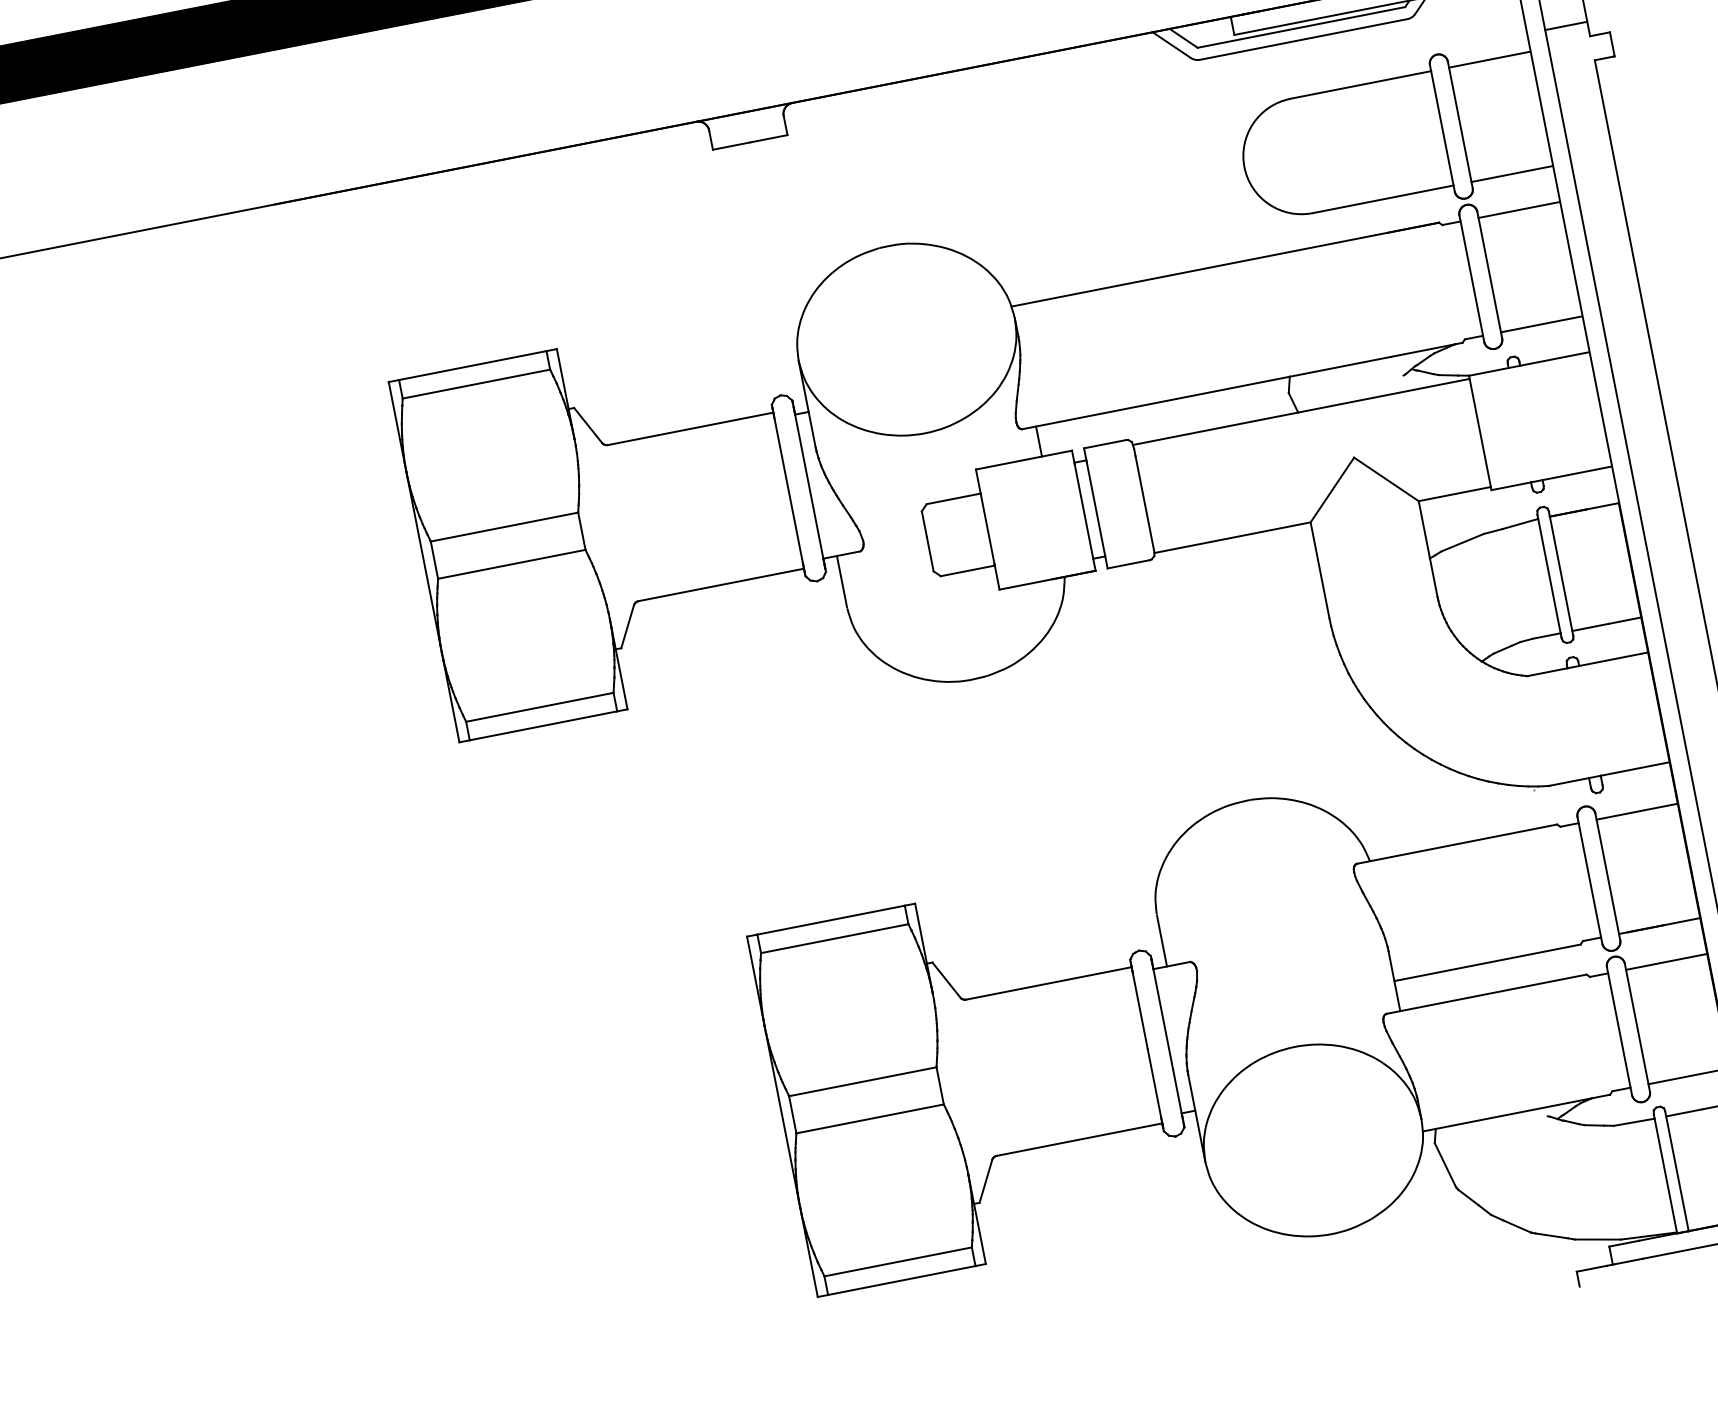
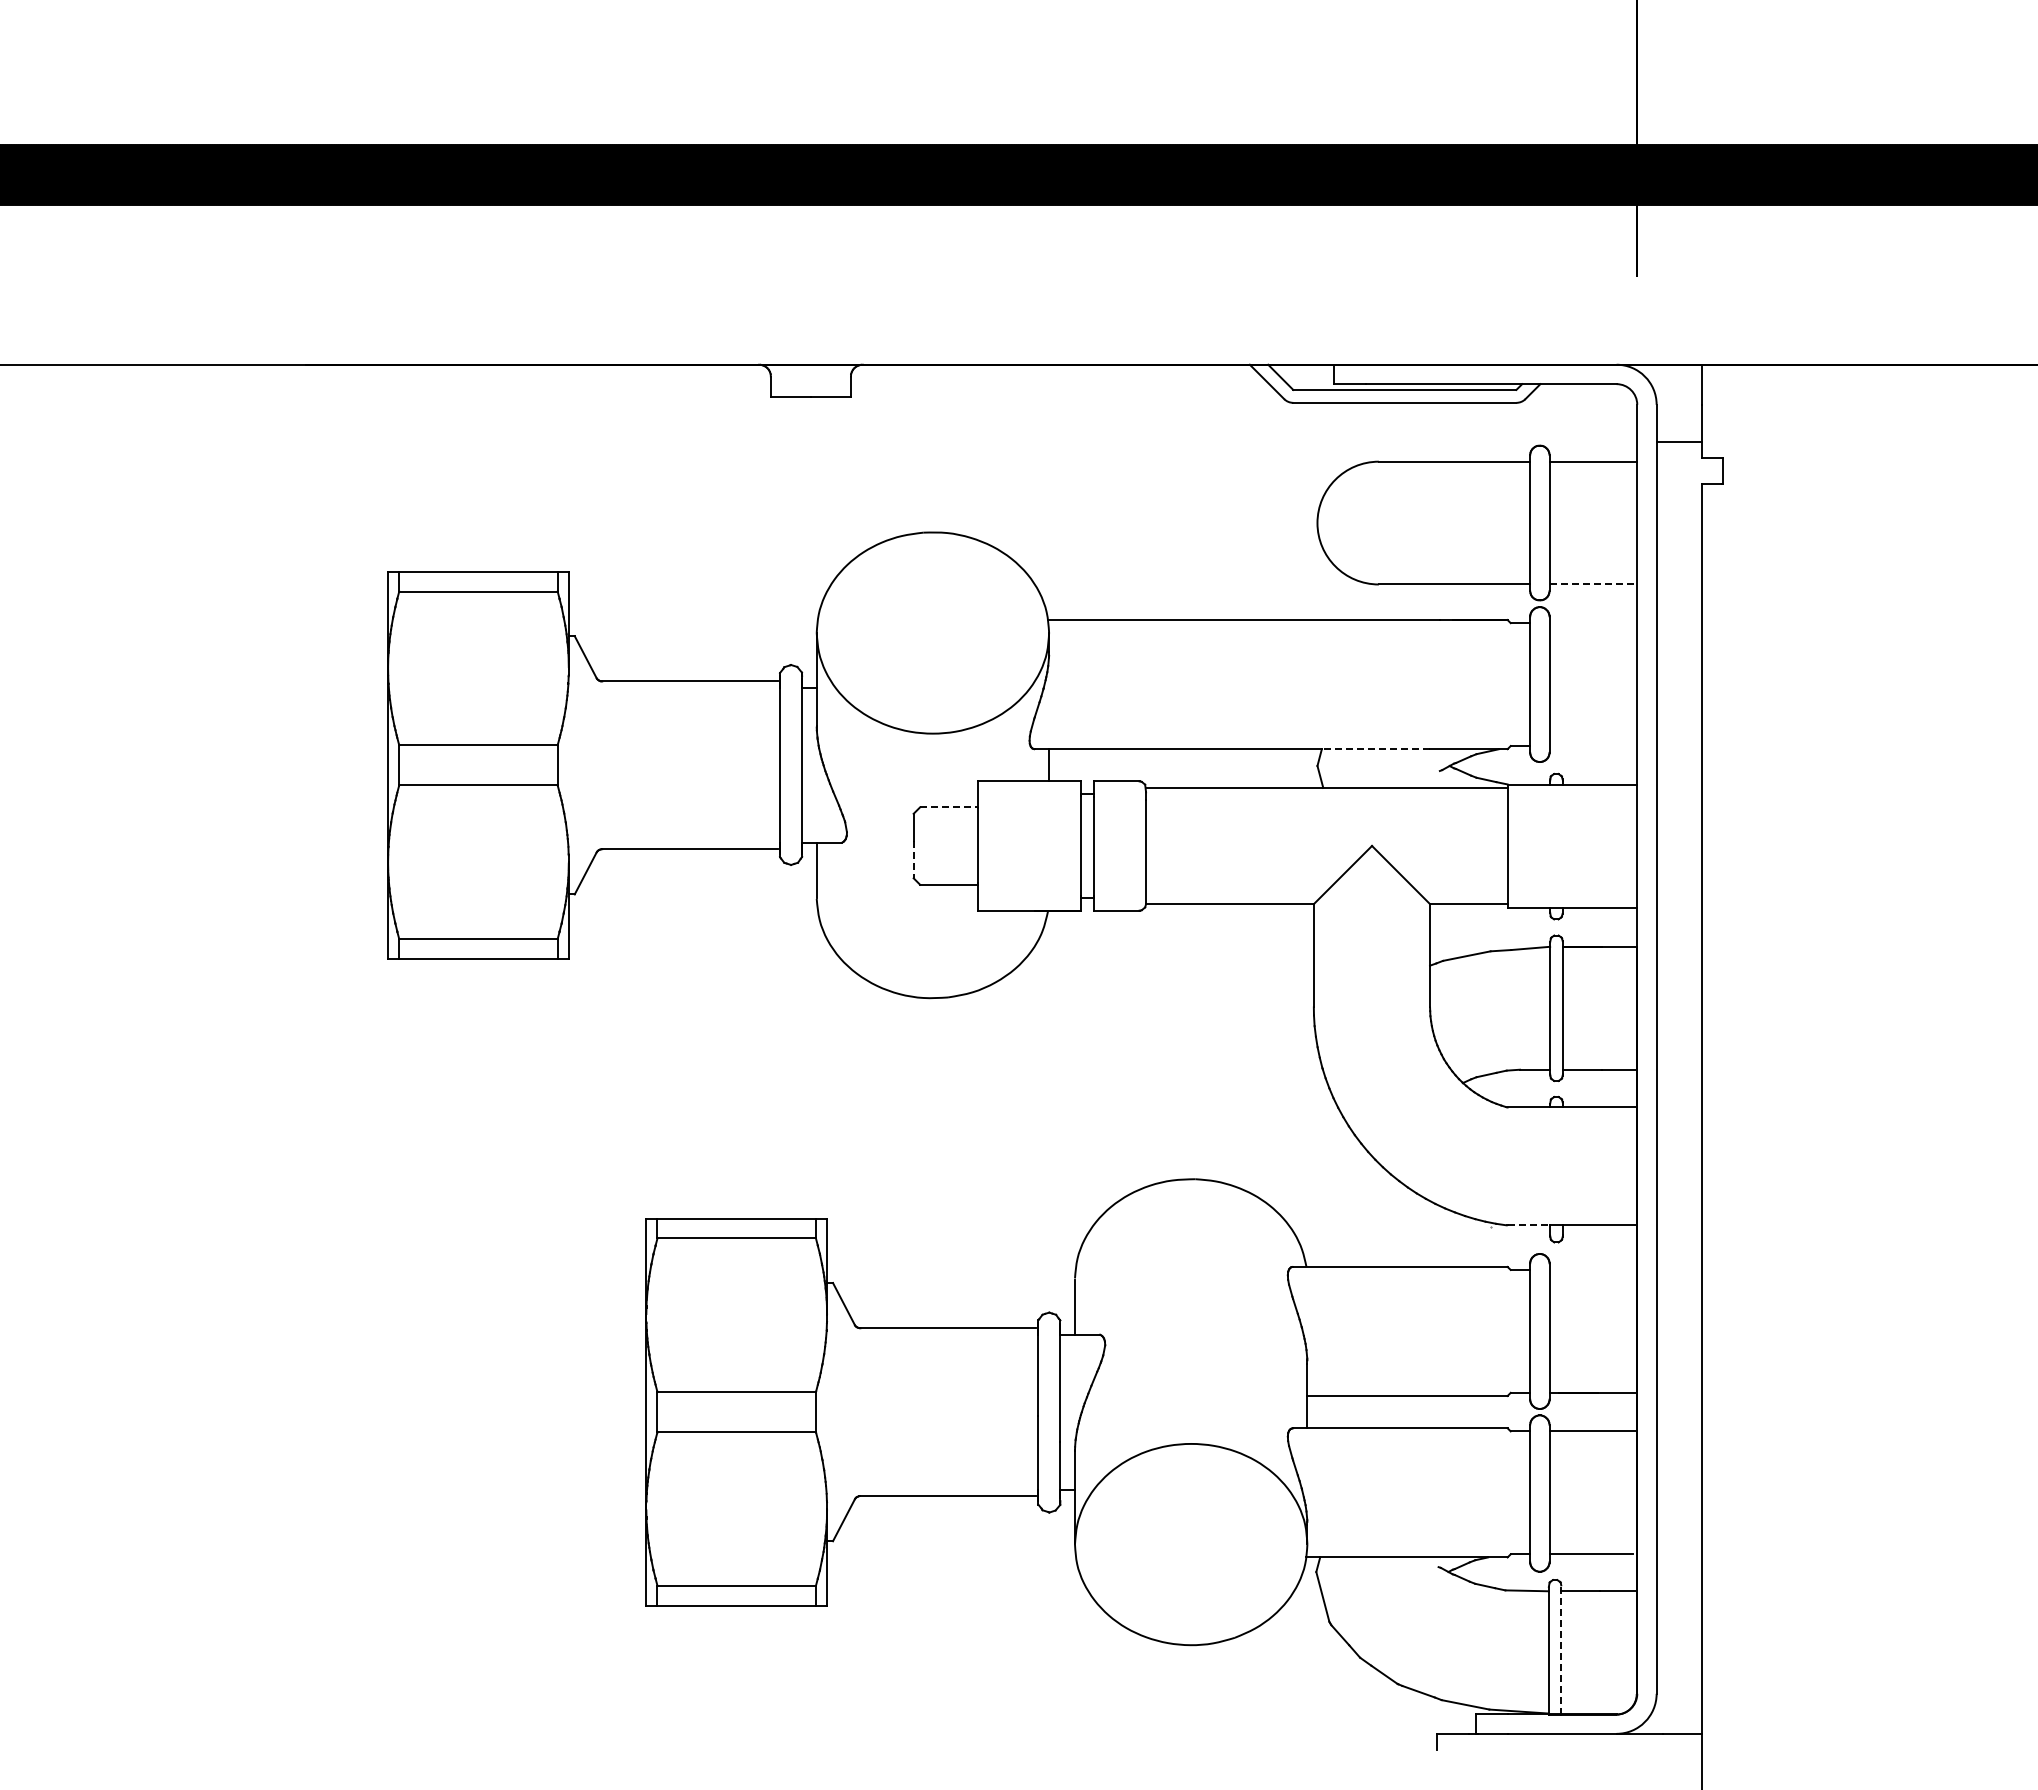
line: (1512, 173) -> (1593, 584), solid -> dashed
line: (1518, 210) -> (1592, 623), removed
line: (1541, 324) -> (1592, 746), removed
line: (1339, 367) -> (1375, 749), solid -> dashed
line: (954, 498) -> (949, 807), solid -> dashed
line: (930, 554) -> (913, 860), solid -> dashed
line: (1569, 781) -> (1529, 1225), solid -> dashed
line: (1636, 811) -> (1592, 1269), removed
line: (1677, 1171) -> (1561, 1650), solid -> dashed

